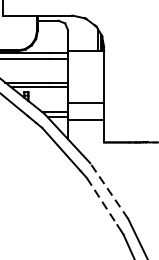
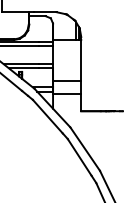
line: (108, 190) -> (84, 148), dashed -> solid
line: (101, 201) -> (79, 157), dashed -> solid

